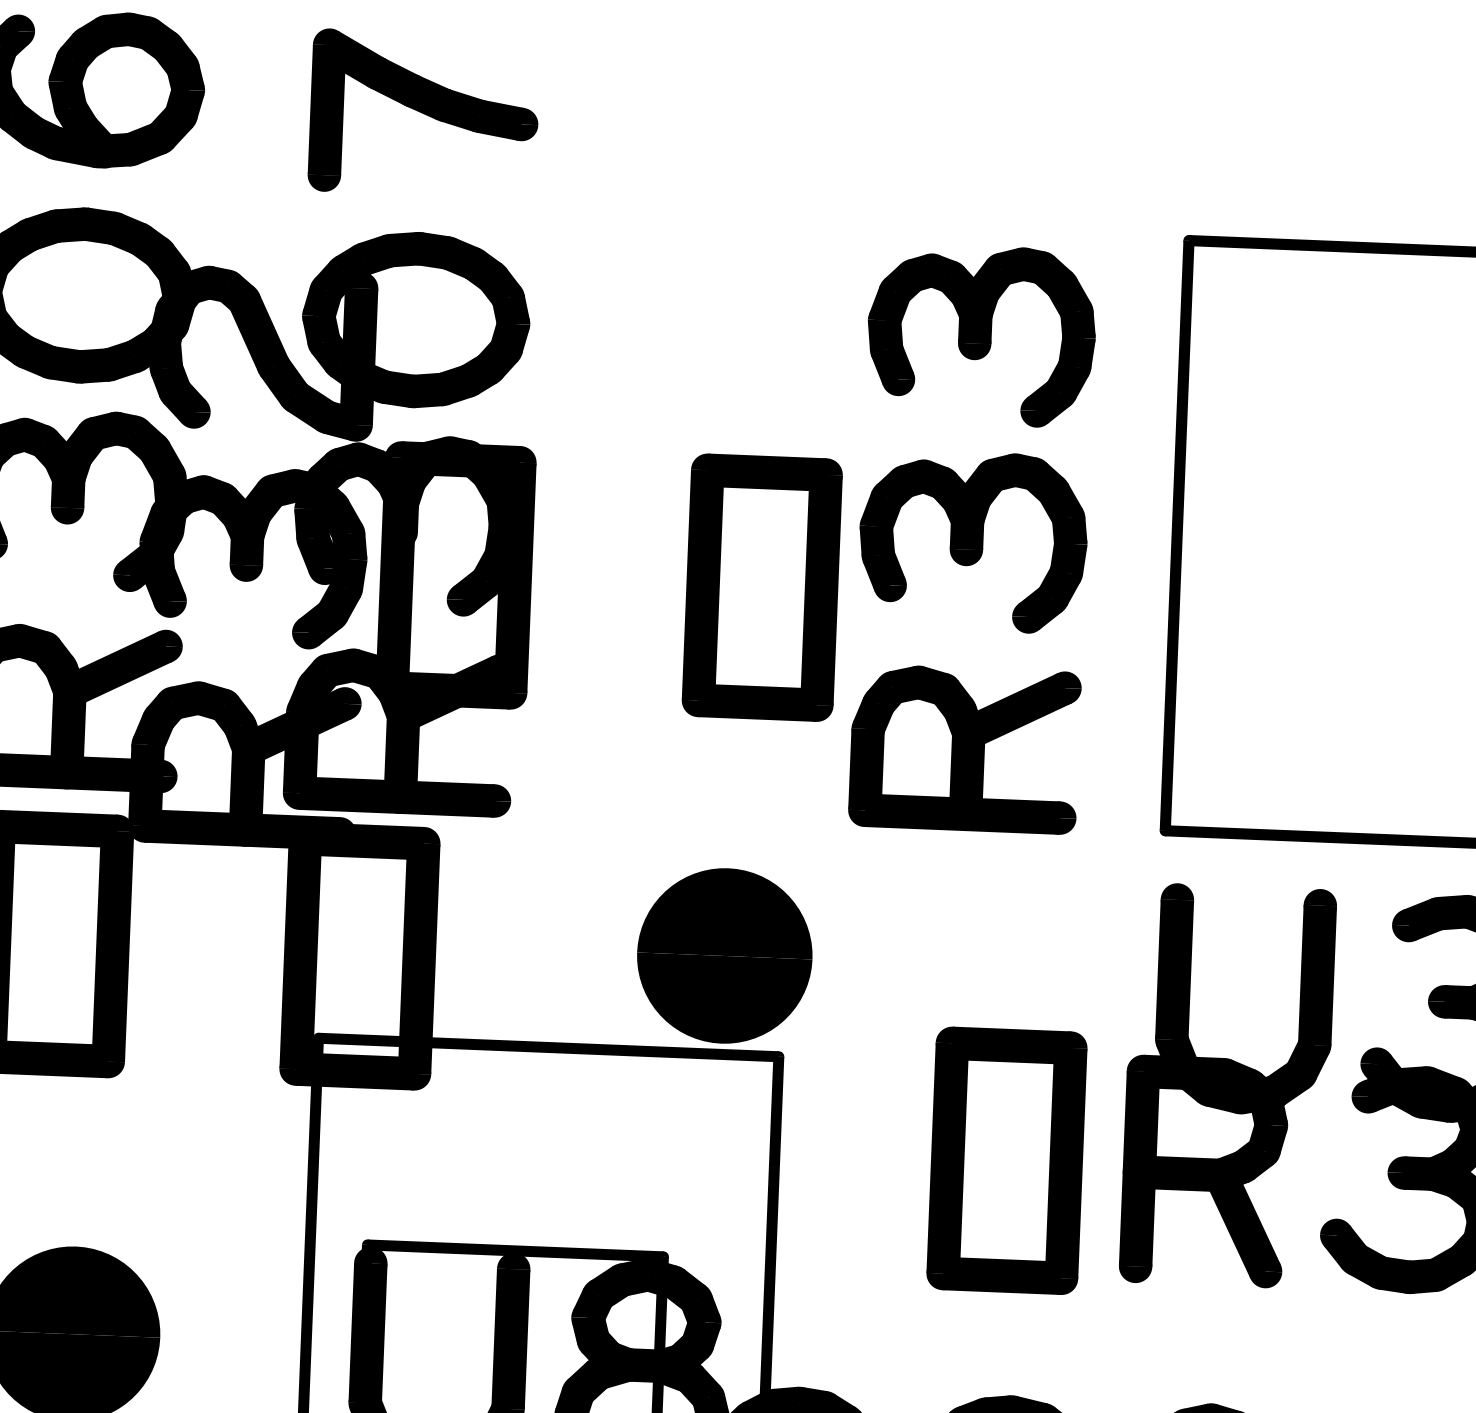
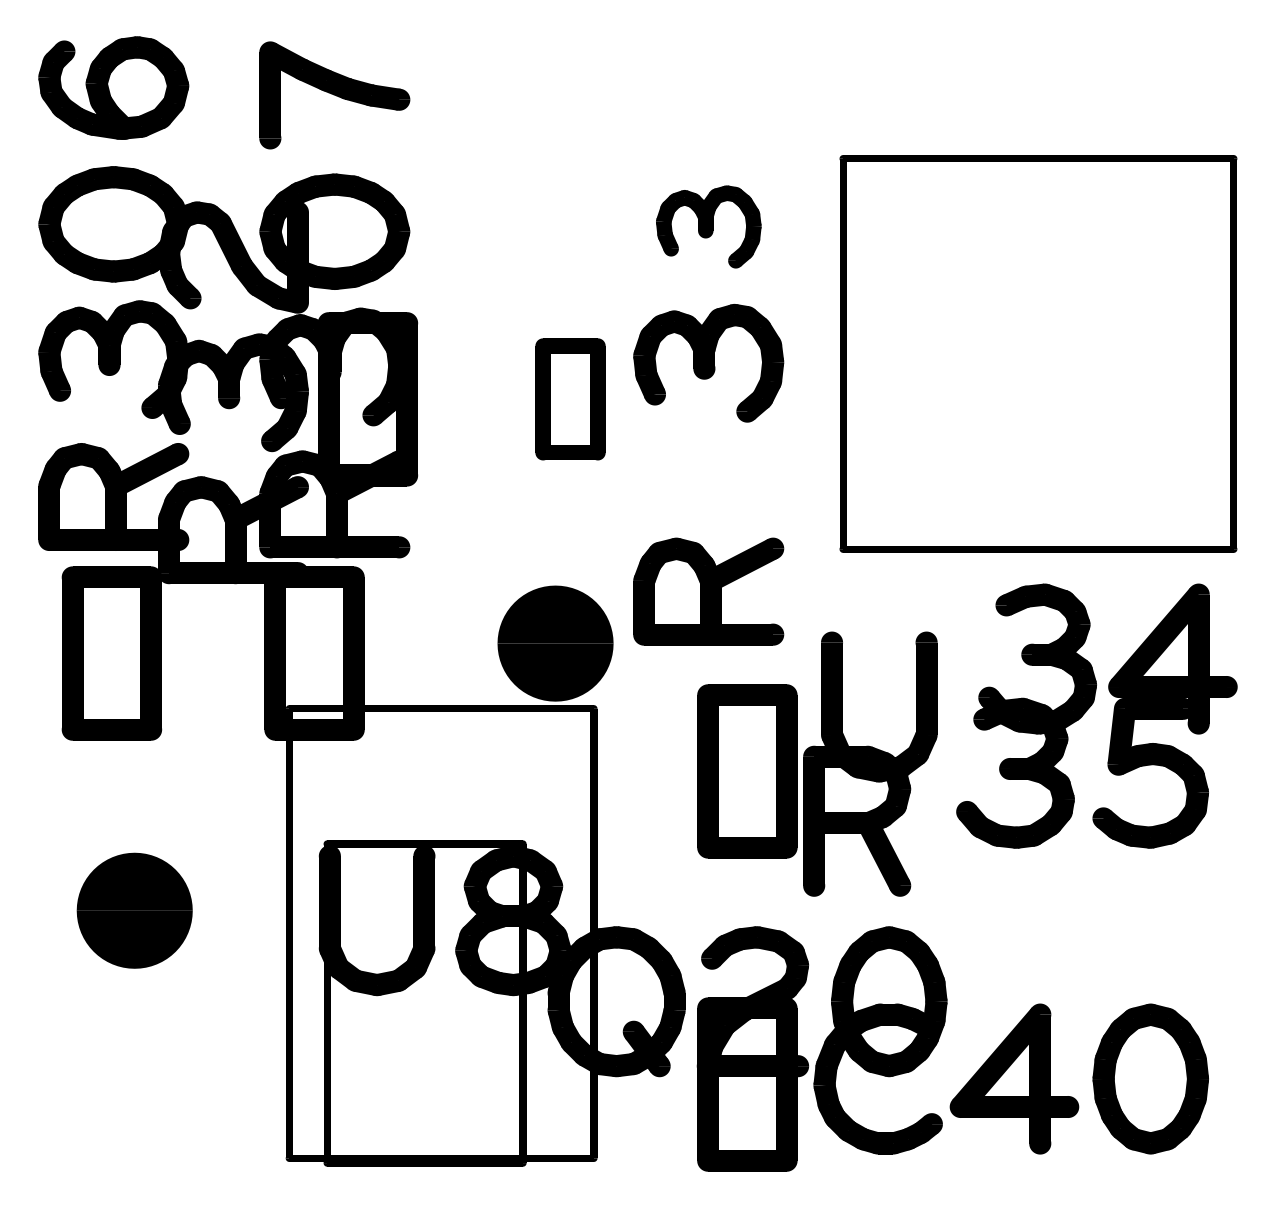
part: (981, 334) -> (708, 226), size x0.7
part: (762, 587) -> (570, 399), size x0.7
part: (964, 748) -> (708, 591), moved
part: (1228, 1085) -> (870, 763), moved

